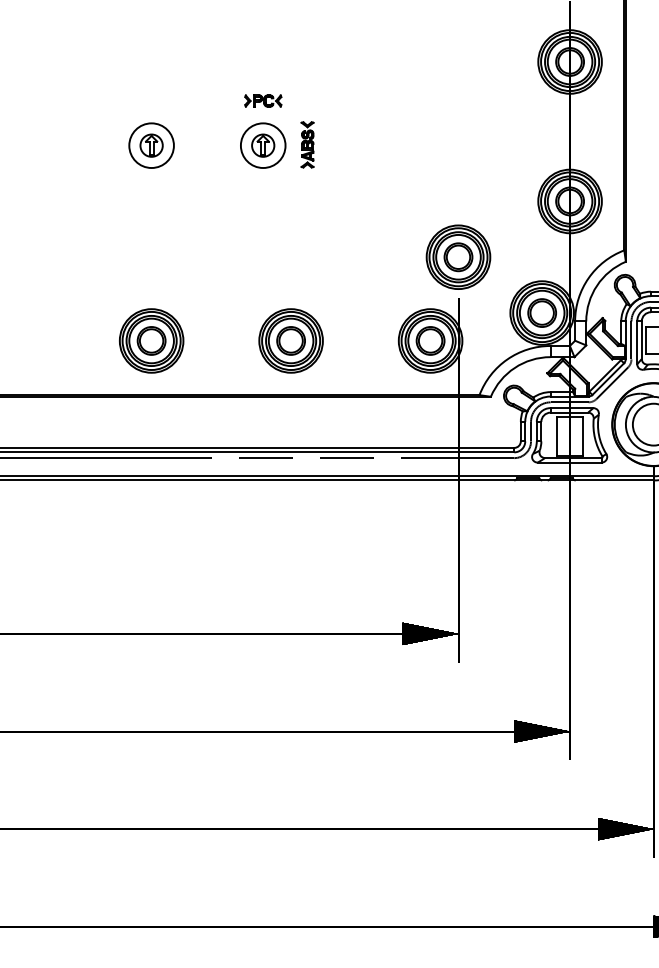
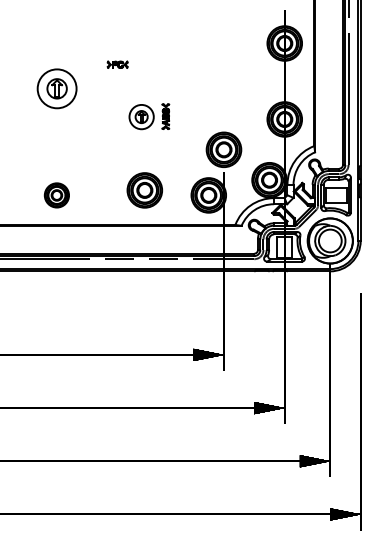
part: (277, 144) -> (149, 116), moved
part: (150, 146) -> (56, 89), size x1.6
part: (150, 341) -> (56, 195), size x0.7
part: (290, 341) -> (144, 190), moved

